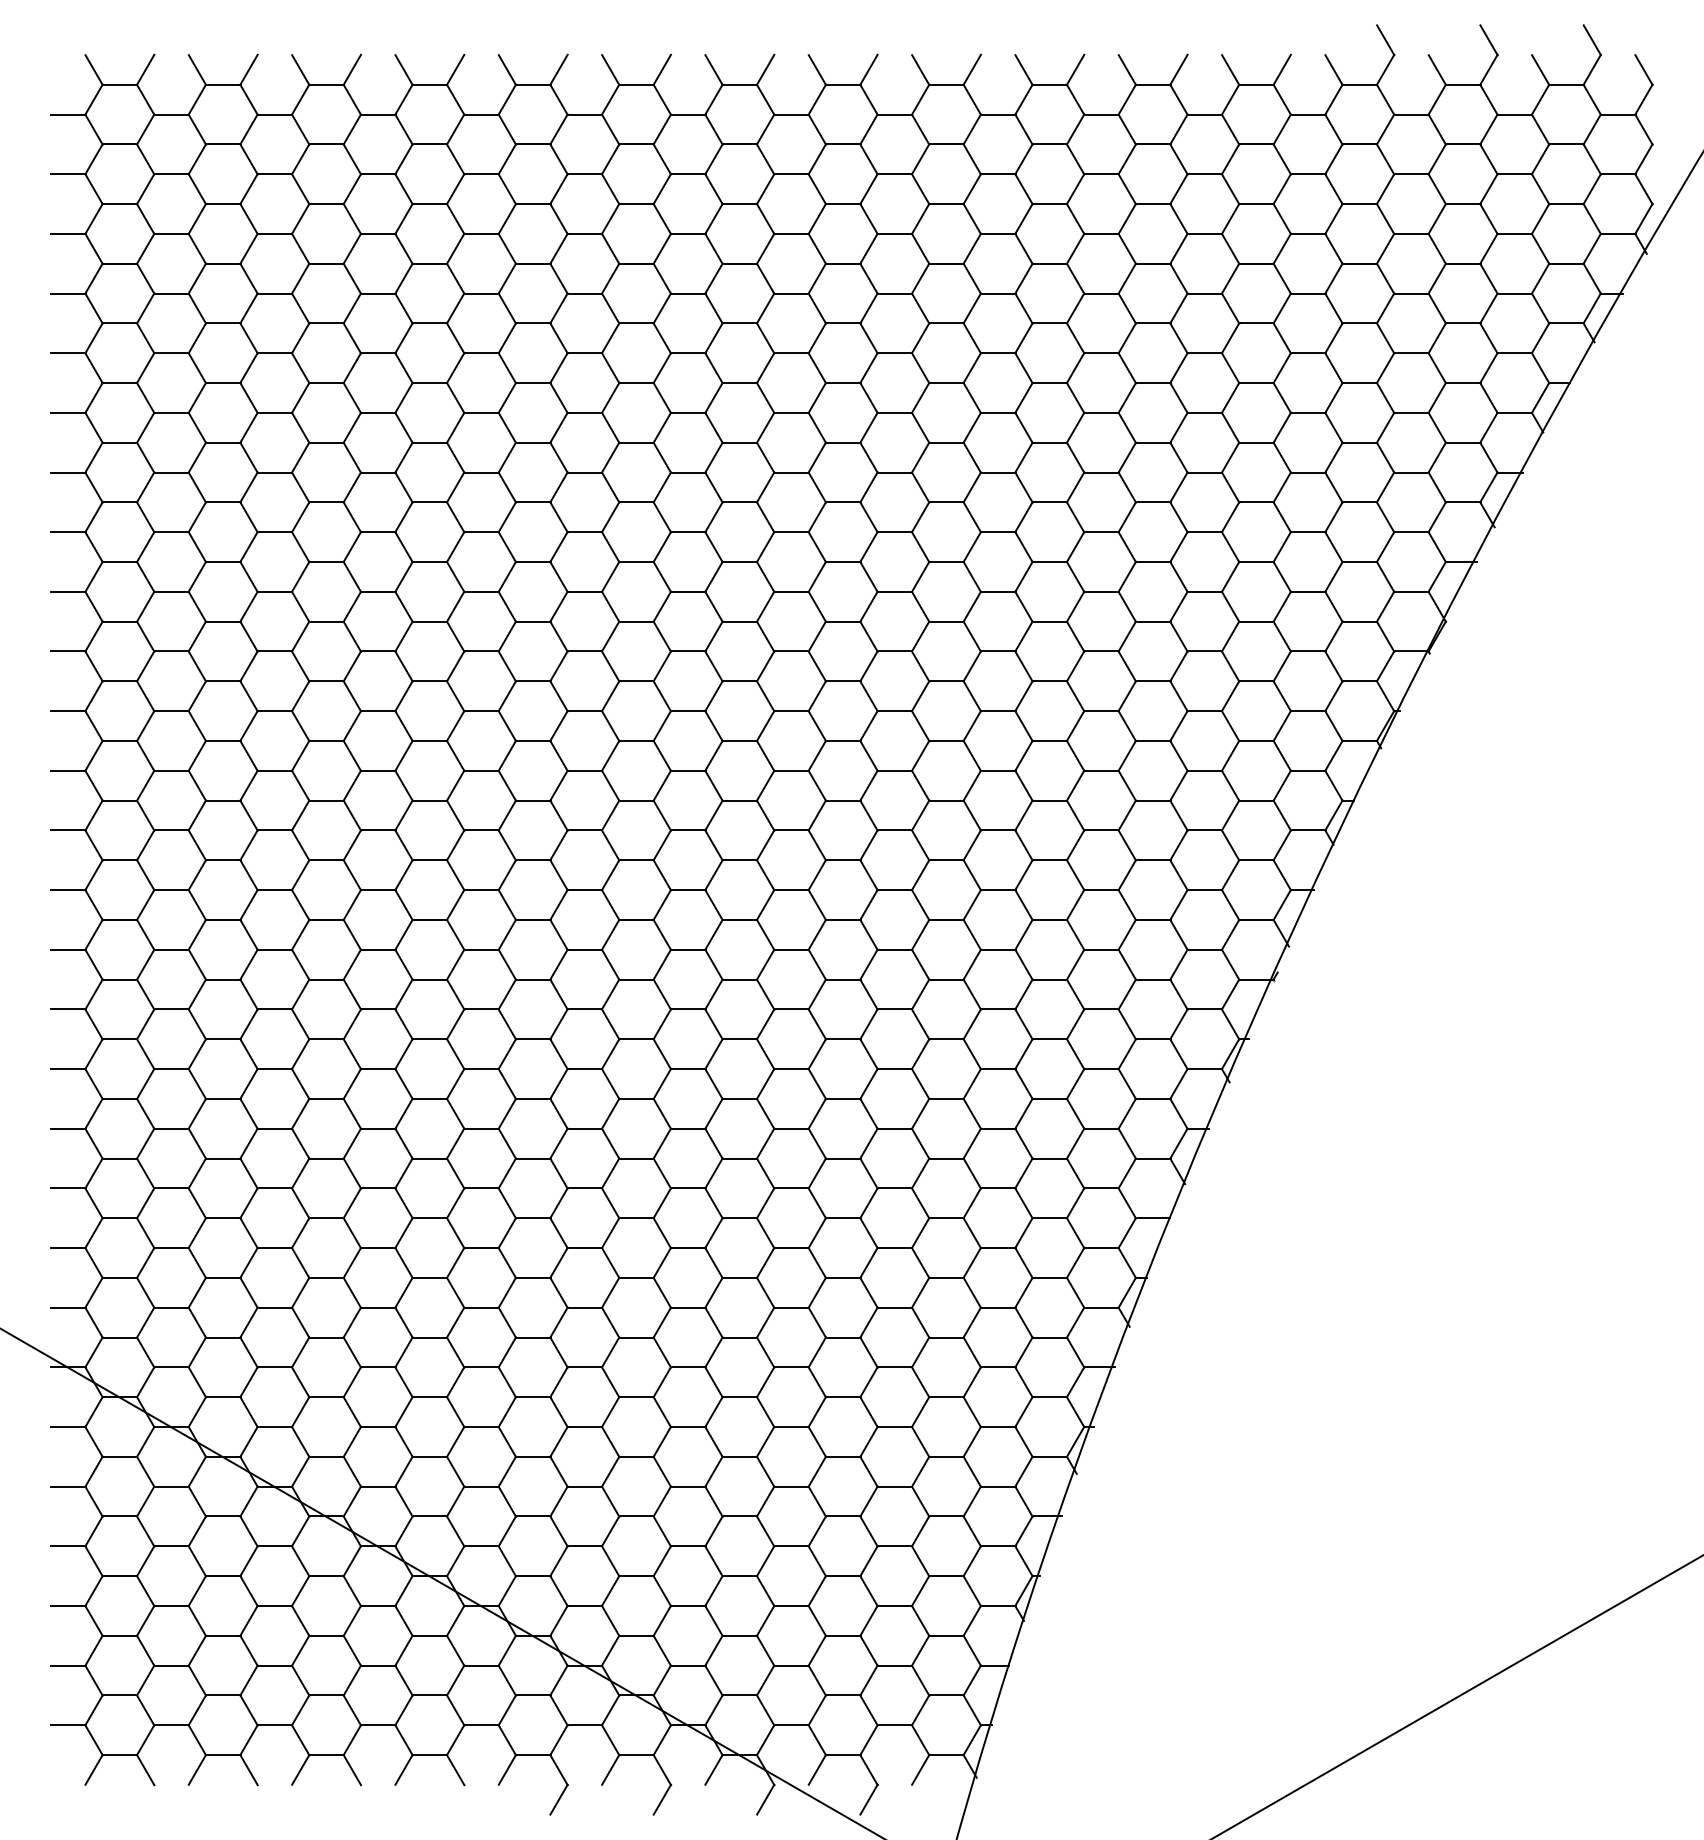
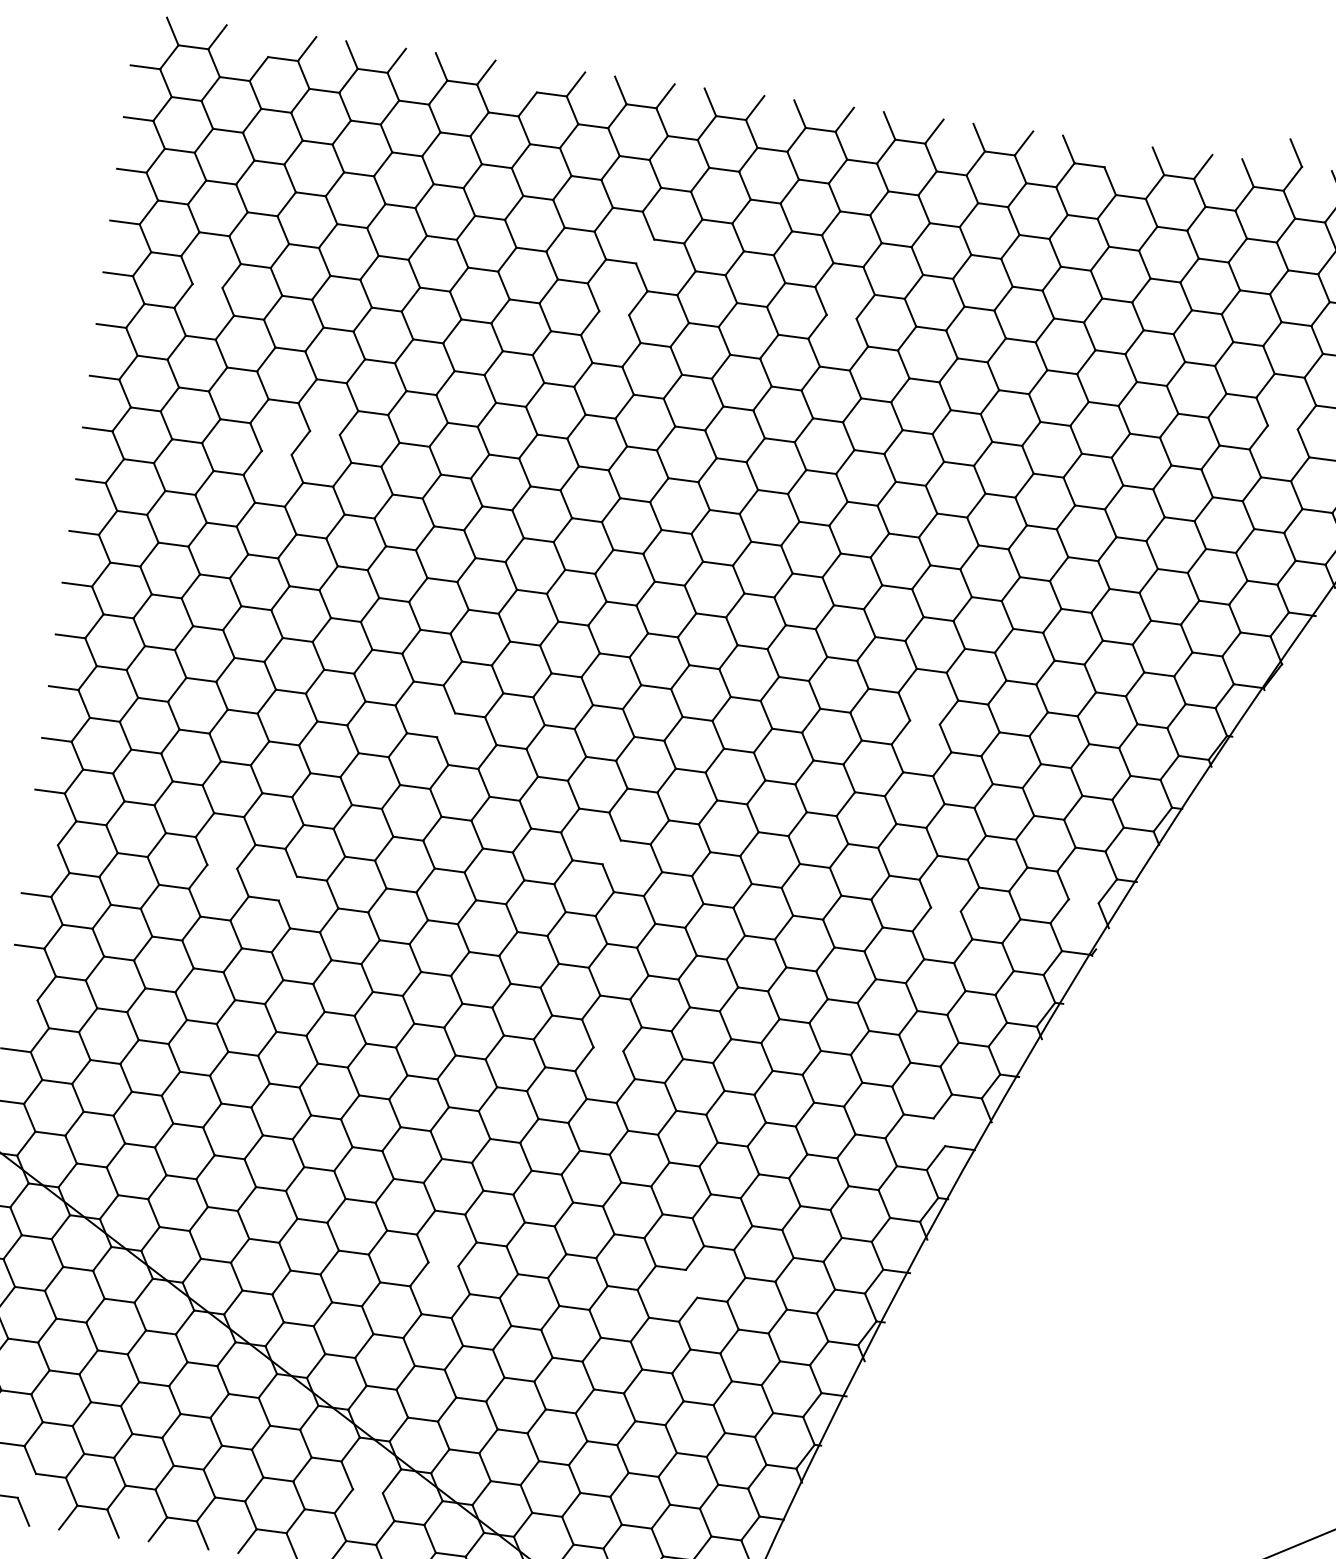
line: (1178, 69) -> (1113, 154), removed
line: (197, 70) -> (262, 43), removed
line: (507, 70) -> (531, 79), removed
line: (661, 248) -> (644, 251), removed
line: (894, 293) -> (841, 316), removed
line: (636, 323) -> (614, 313), removed
line: (171, 353) -> (207, 286), removed
line: (1411, 353) -> (1282, 427), removed
line: (326, 502) -> (324, 433), removed
line: (275, 532) -> (277, 453), removed
line: (1049, 740) -> (924, 722), removed
line: (506, 815) -> (445, 725), removed
line: (1256, 919) -> (1083, 900), removed
line: (713, 934) -> (611, 851), removed
line: (1101, 949) -> (945, 909), removed
line: (68, 1009) -> (43, 843), removed
line: (275, 1009) -> (222, 866), removed
line: (352, 1024) -> (287, 888), removed
line: (739, 1158) -> (608, 1049), removed
line: (68, 1188) -> (22, 998), removed
line: (1126, 1203) -> (938, 1132), removed
line: (868, 1412) -> (691, 1284), removed
line: (584, 1427) -> (443, 1264), removed
line: (533, 1695) -> (368, 1491), removed
line: (145, 1739) -> (26, 1485), removed

